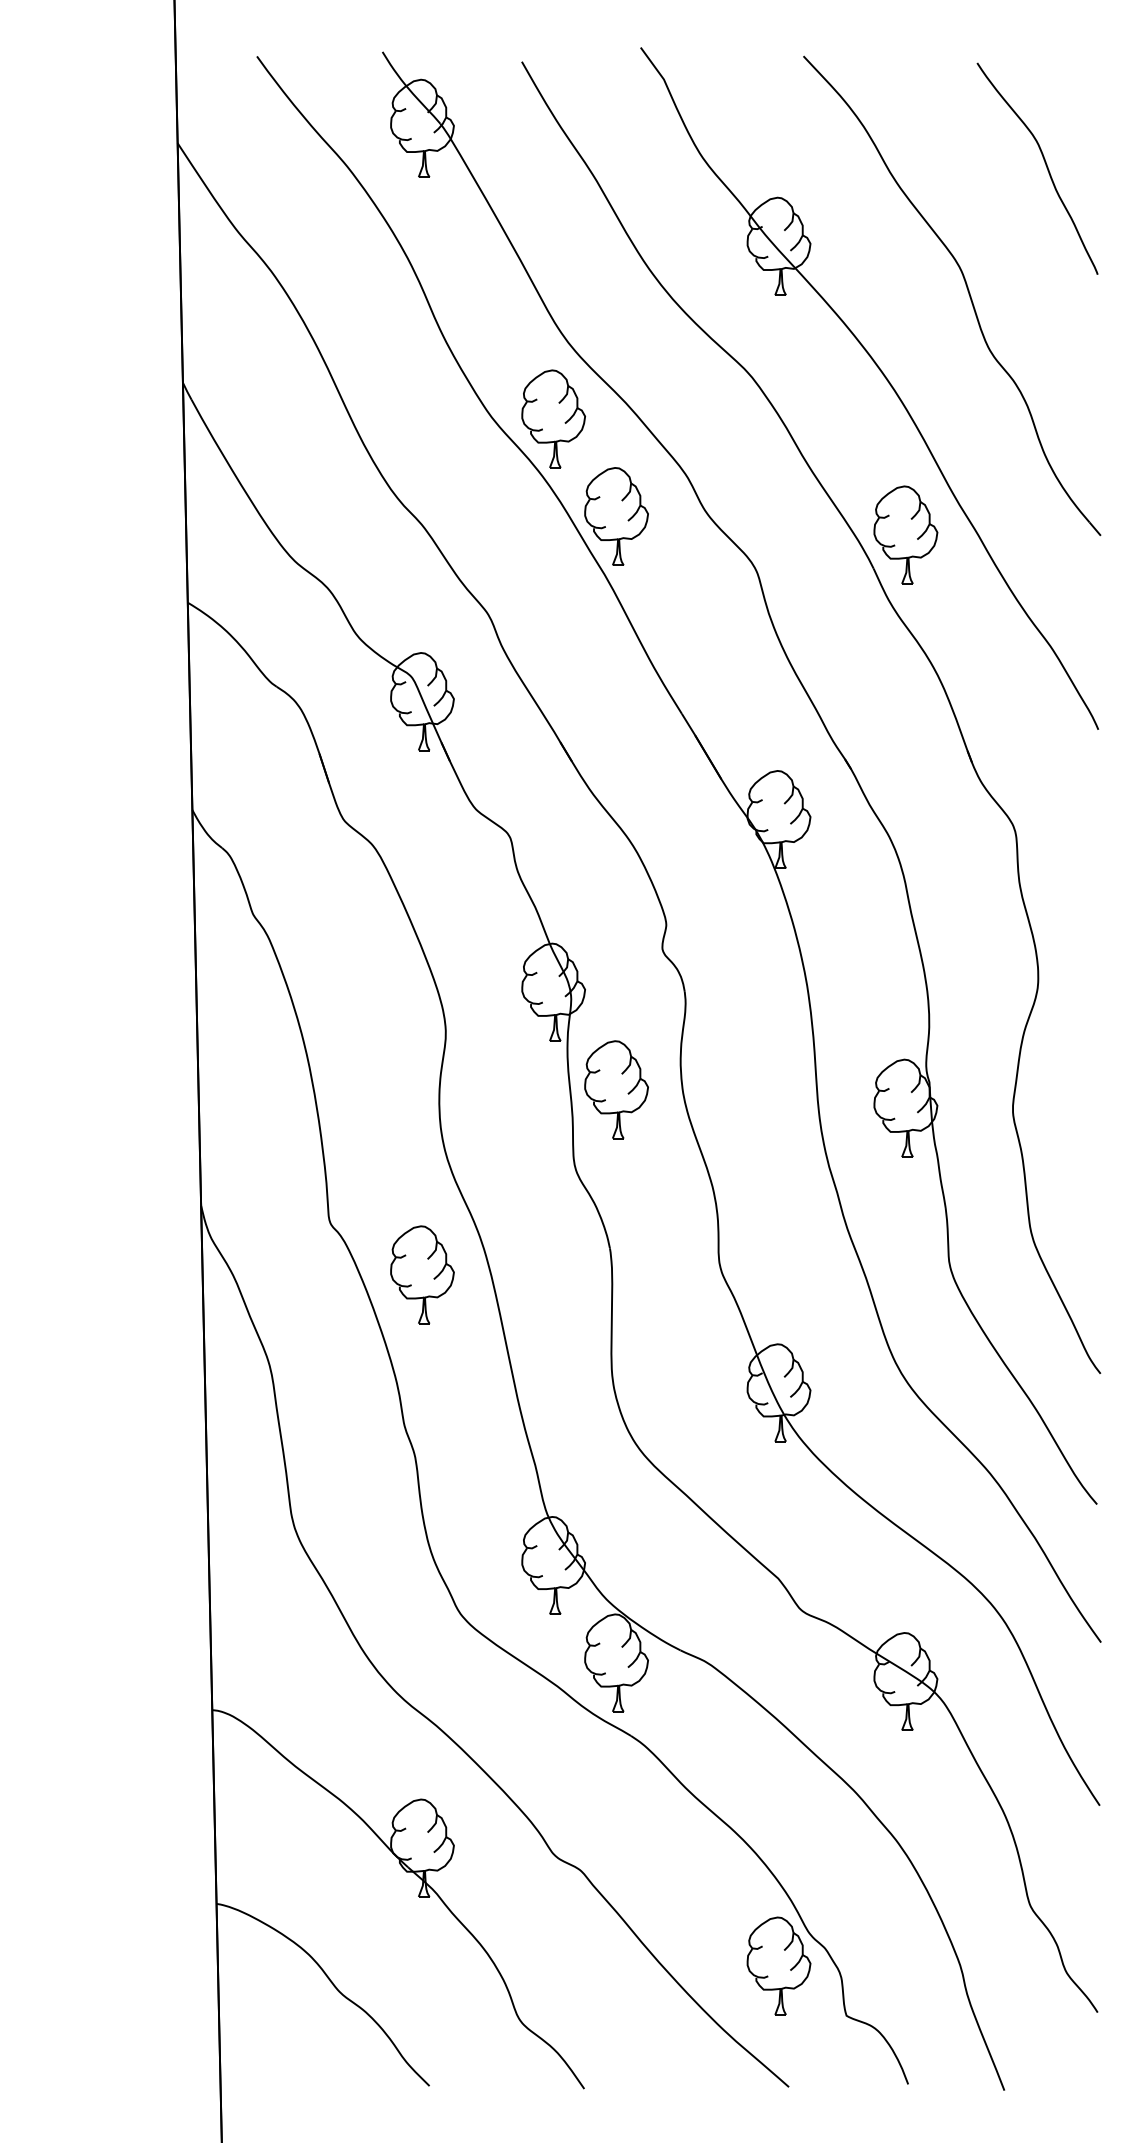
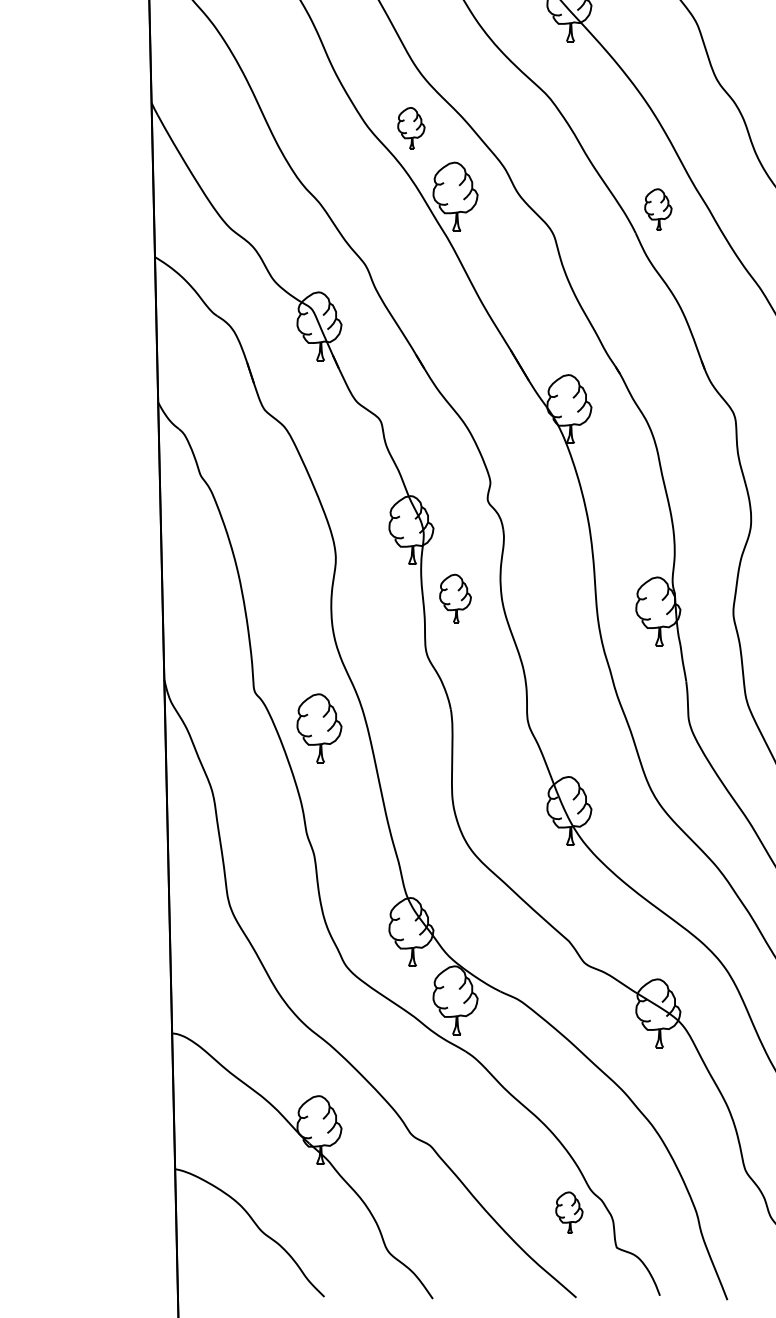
part: (553, 418) -> (411, 127), size x0.6
part: (905, 534) -> (658, 209), size x0.6
part: (616, 1089) -> (455, 598), size x0.7
part: (778, 1965) -> (569, 1212), size x0.6

